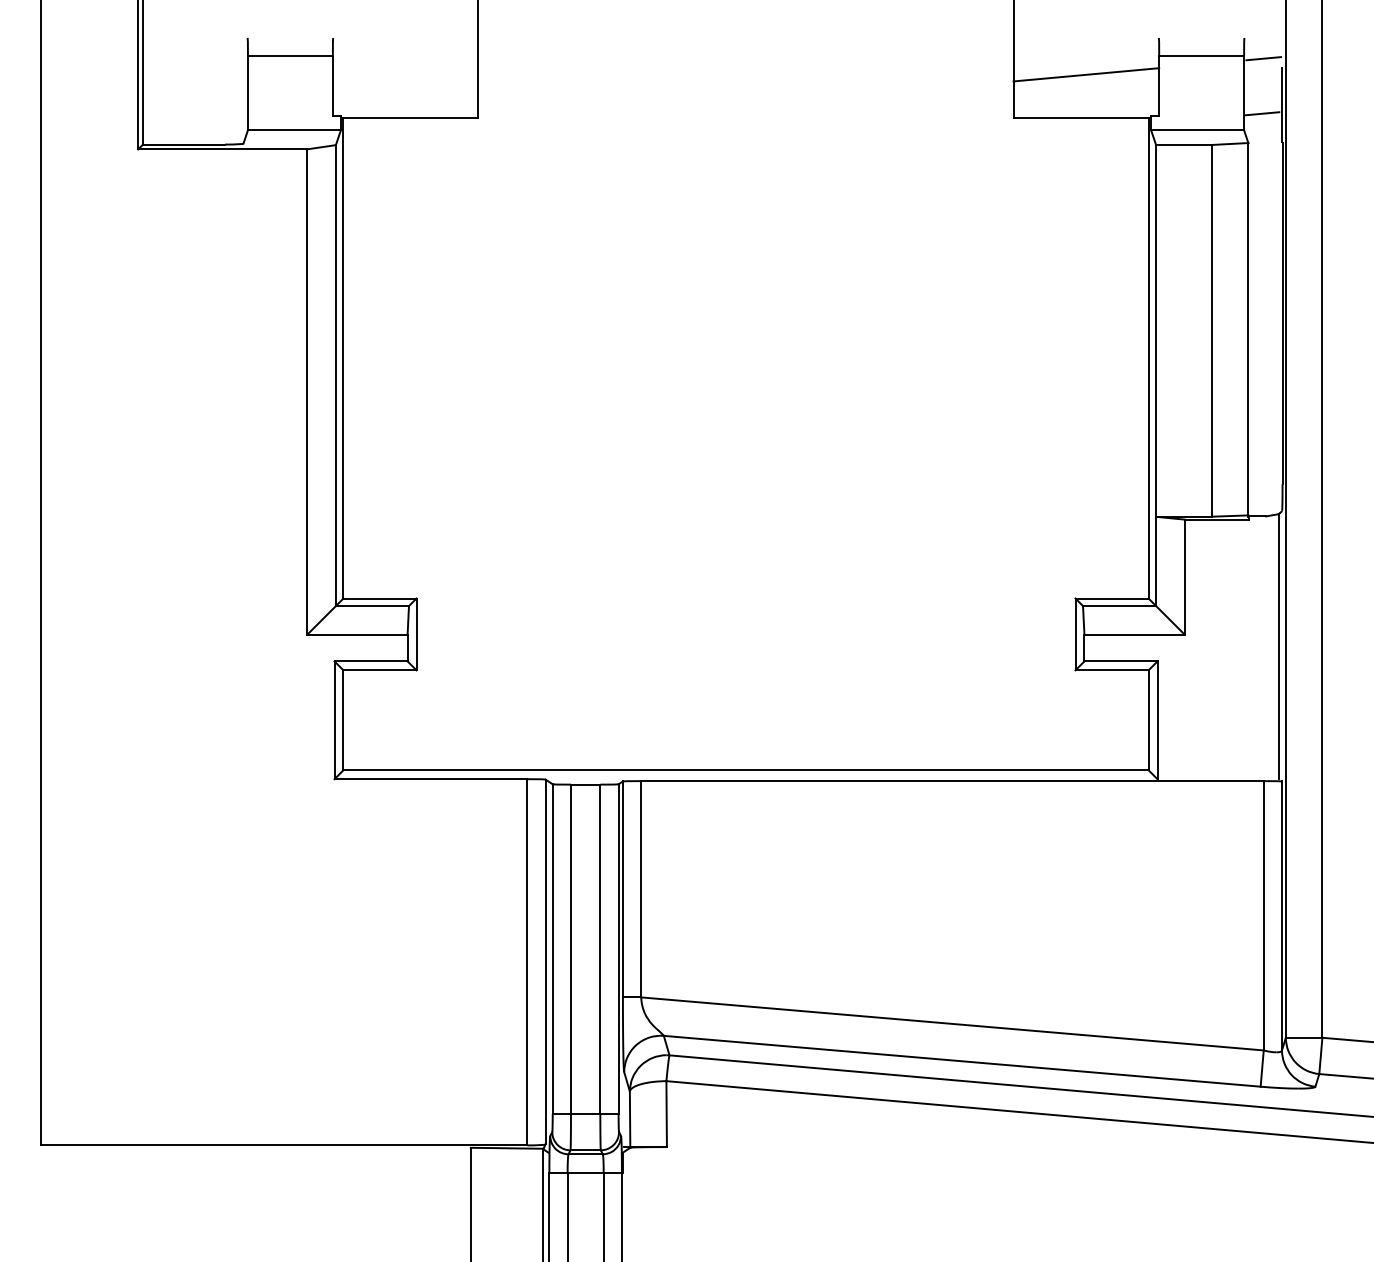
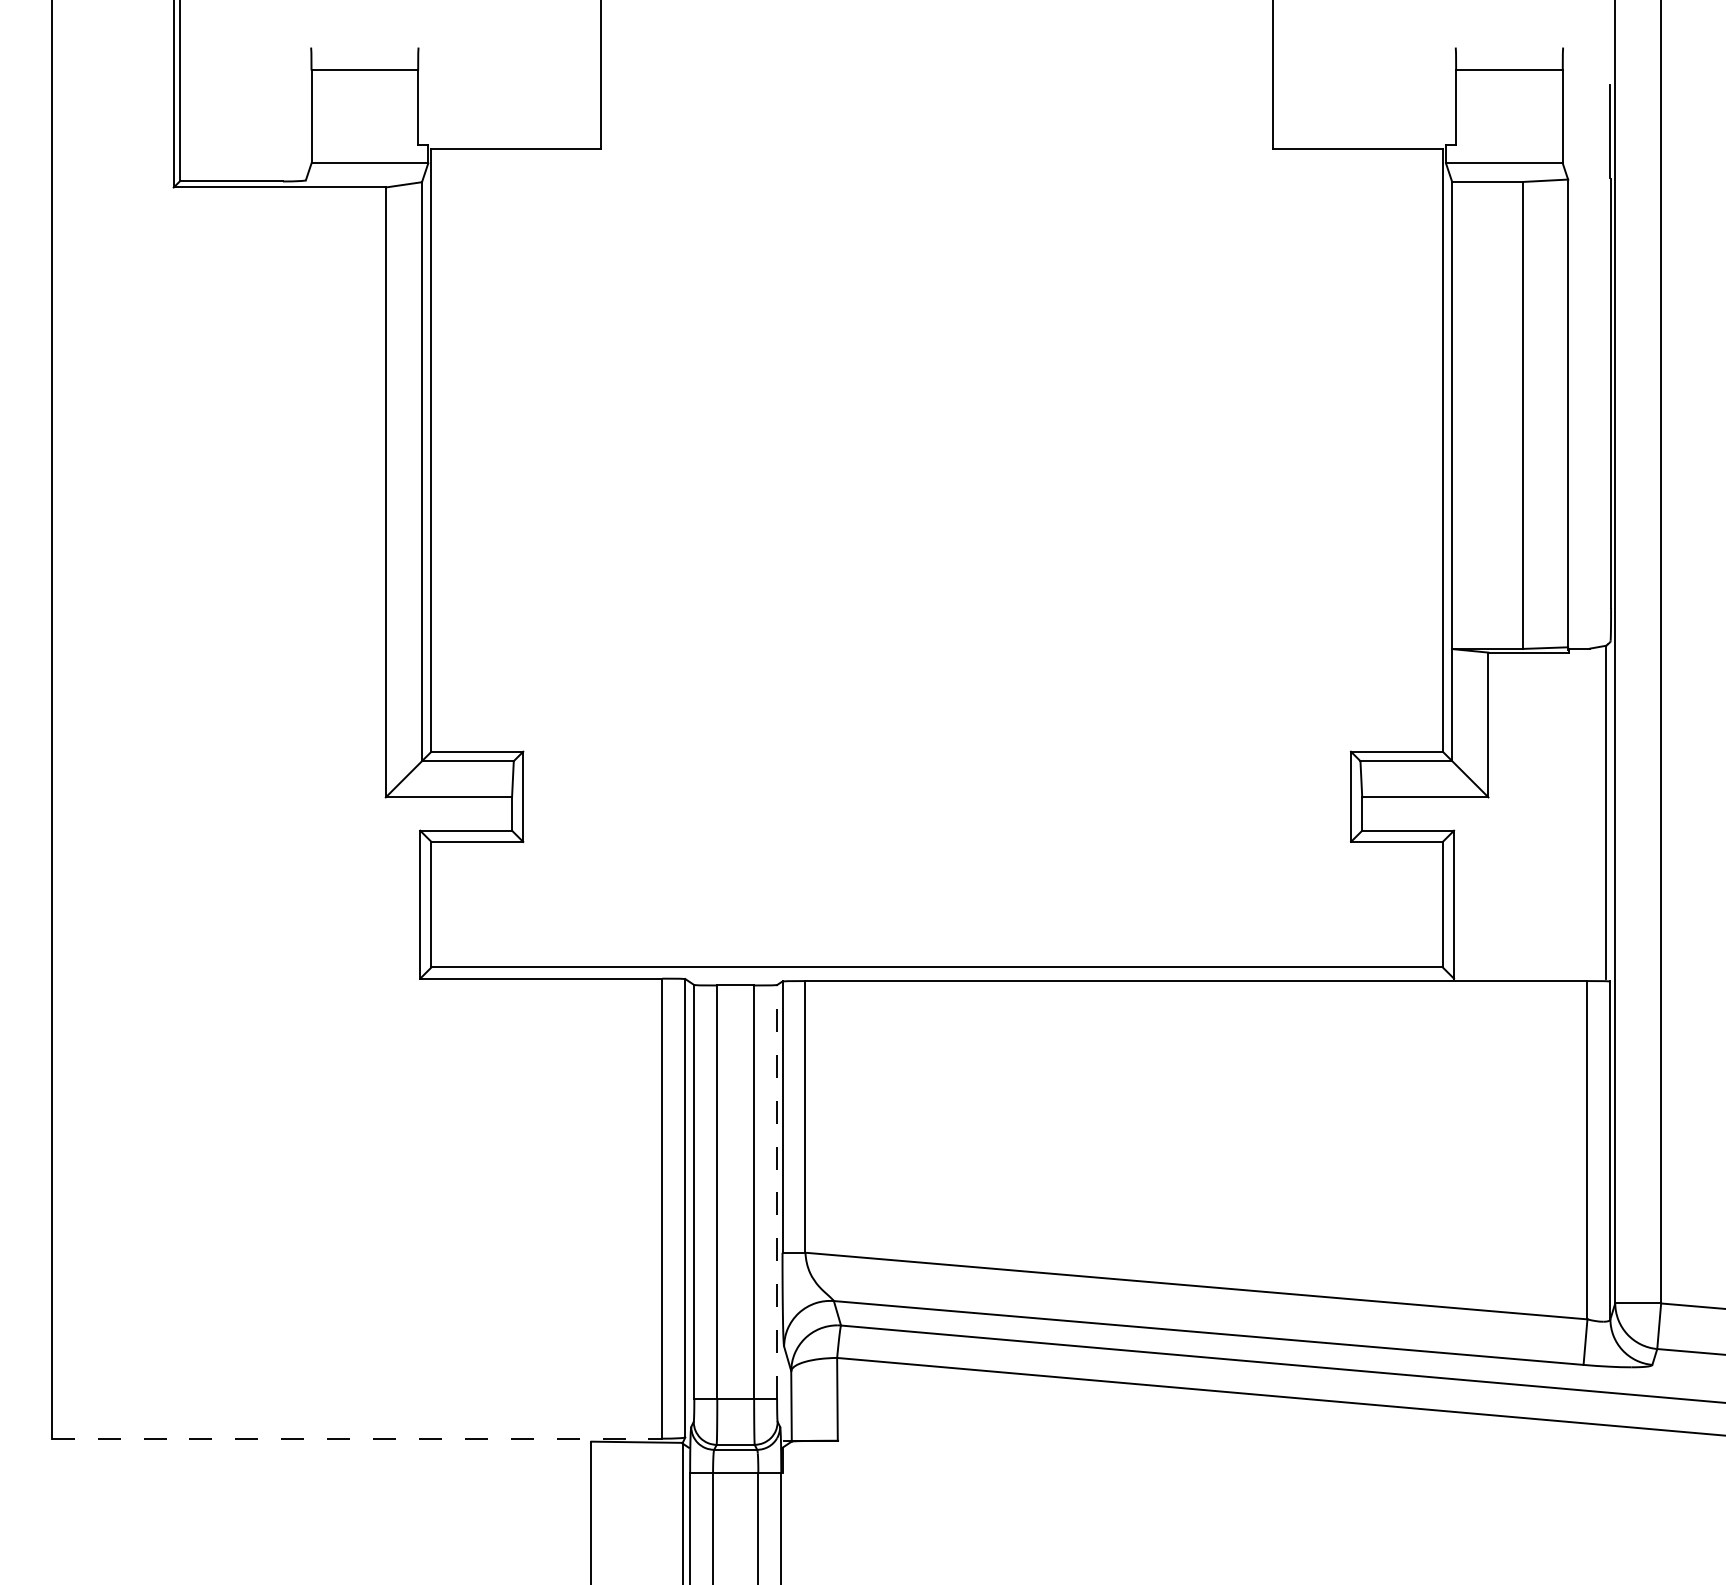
line: (1263, 58) -> (1587, 73), removed
line: (1086, 74) -> (1364, 93), removed
line: (1262, 113) -> (1585, 142), removed
line: (618, 949) -> (777, 1192), solid -> dashed
line: (284, 1145) -> (357, 1438), solid -> dashed

